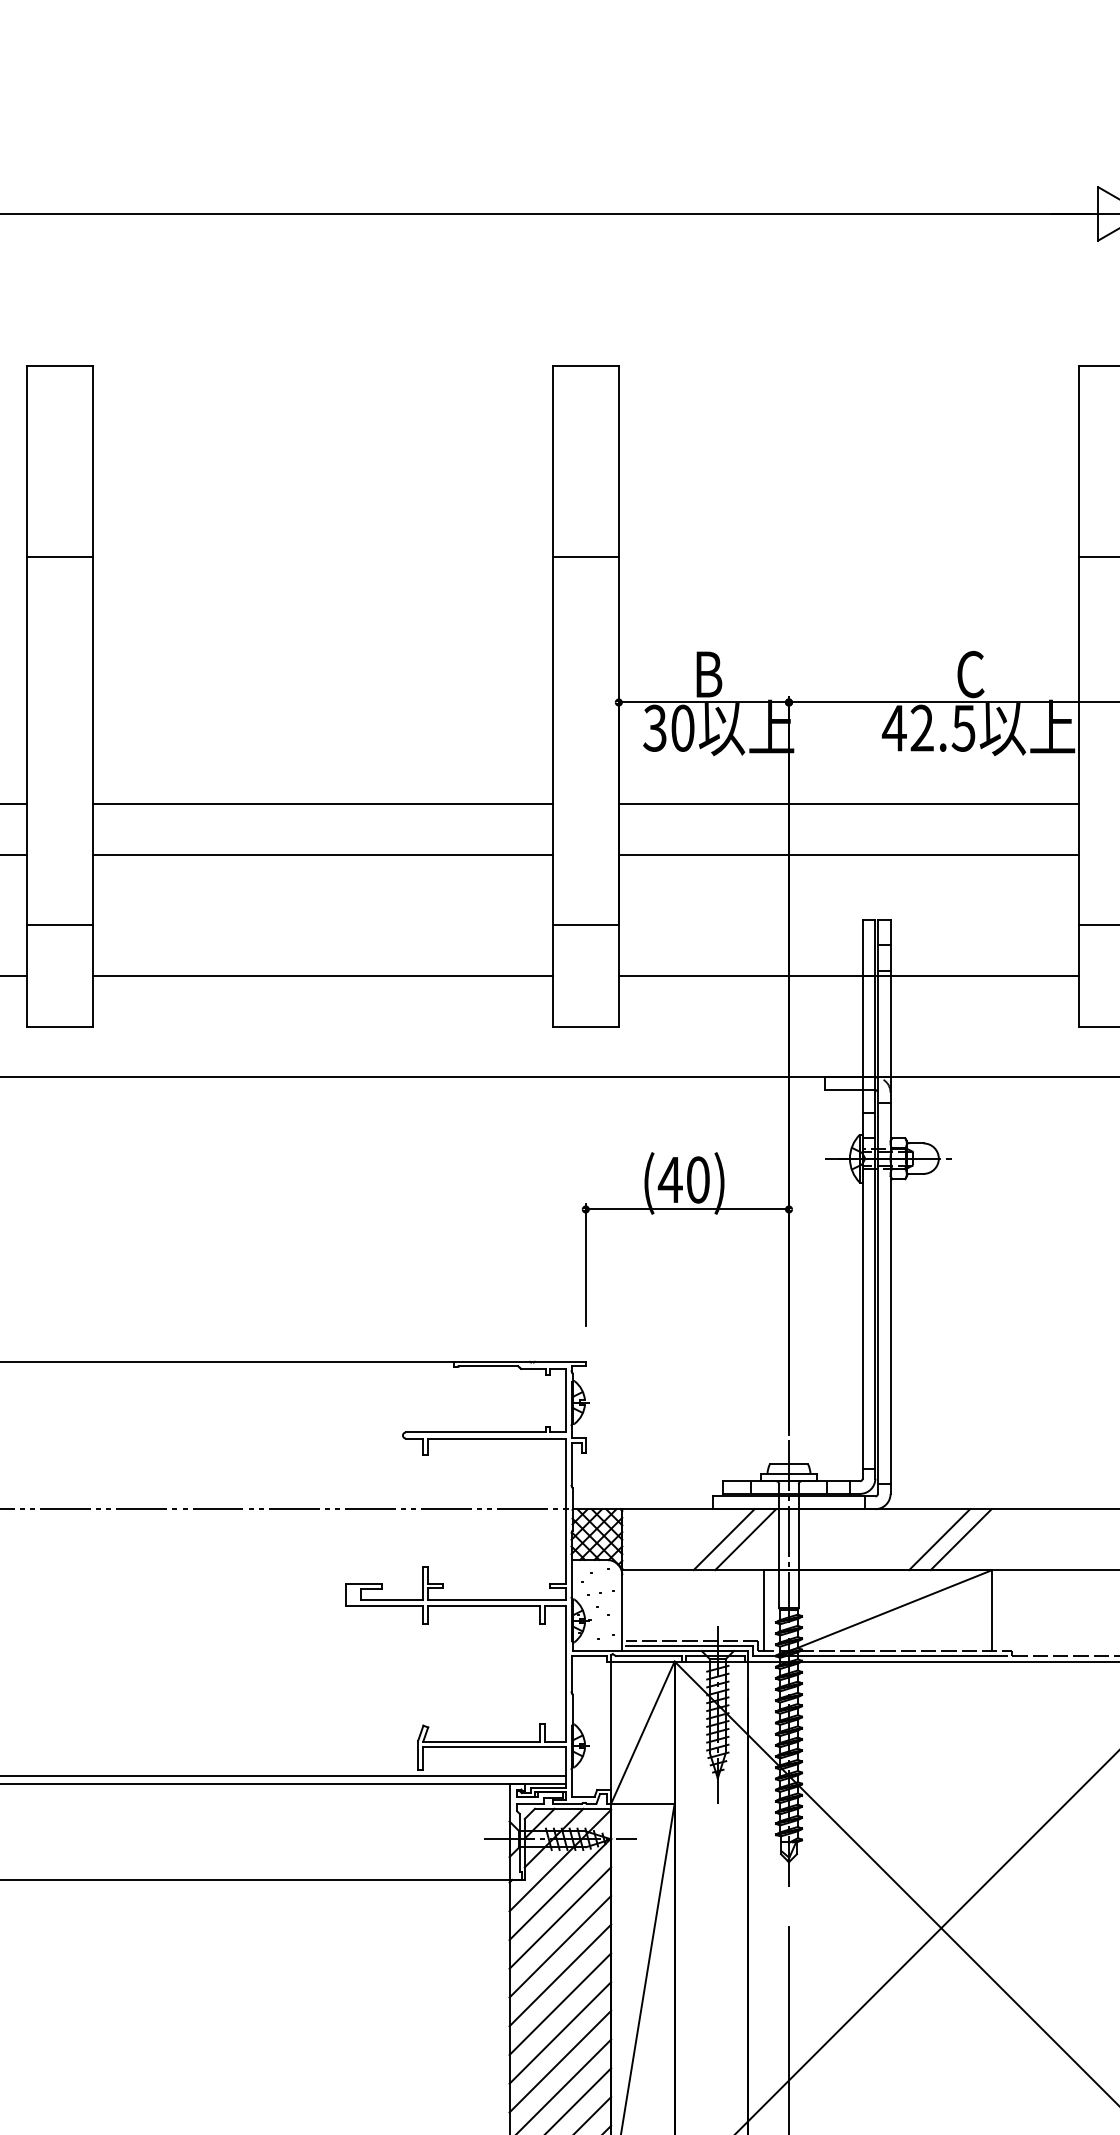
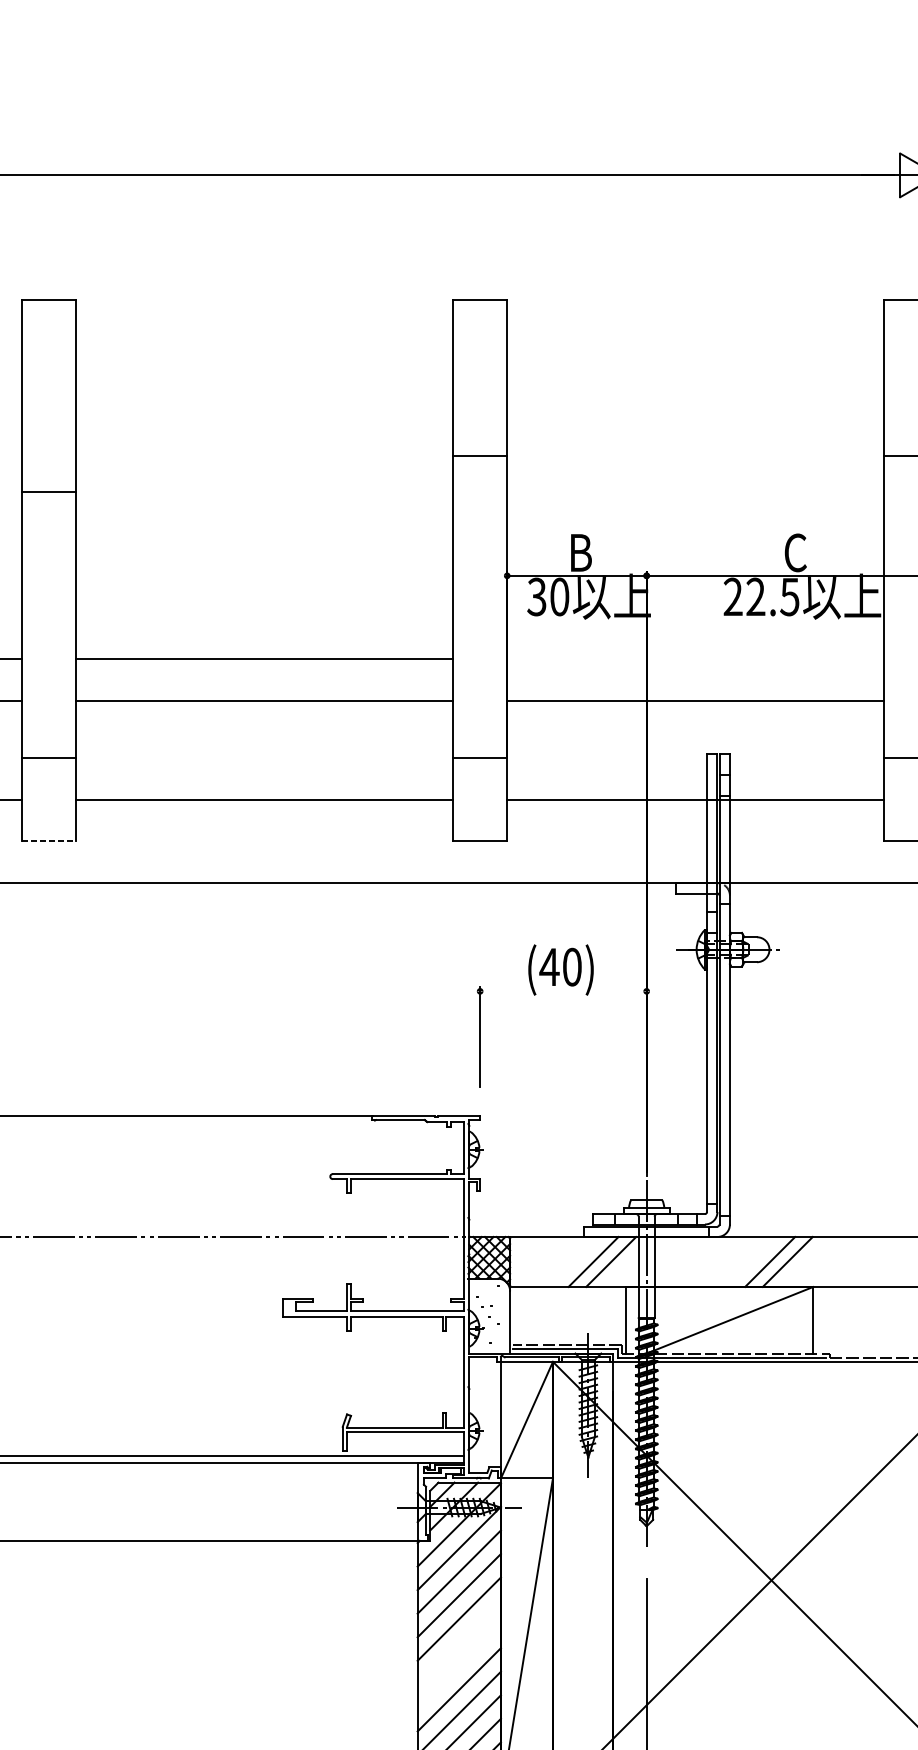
line: (60, 556) -> (49, 491), moved
text: (893, 727) -> (732, 596), 42.5 -> 22.5
line: (848, 804) -> (695, 659), removed
line: (60, 1026) -> (49, 841), solid -> dashed
line: (687, 1209) -> (563, 991), removed
line: (560, 2004) -> (459, 1642), removed
line: (560, 2032) -> (459, 1665), removed

